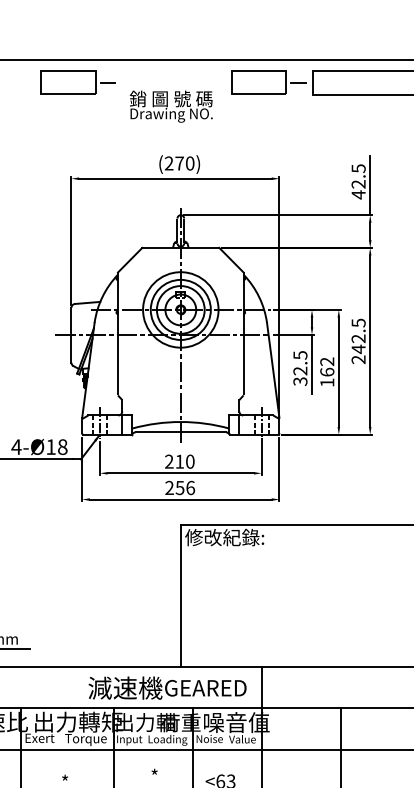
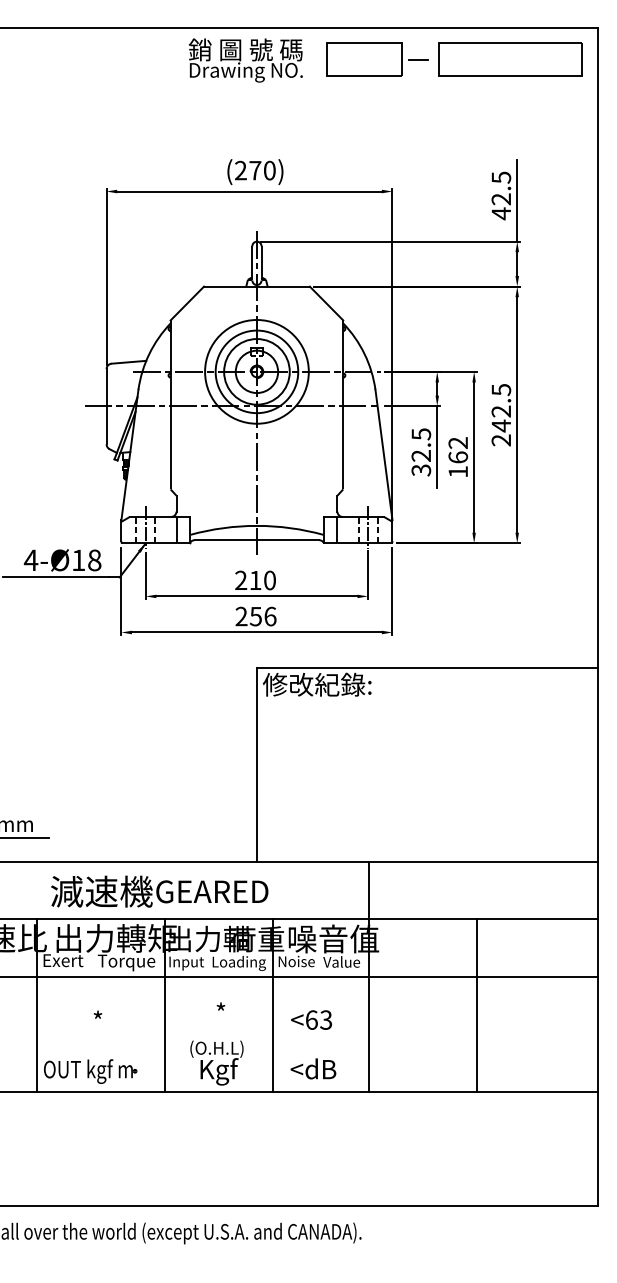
part: (77, 82) -> (115, 59), removed
text: (171, 106) -> (245, 60), moved
text: (167, 688) -> (159, 891), moved

